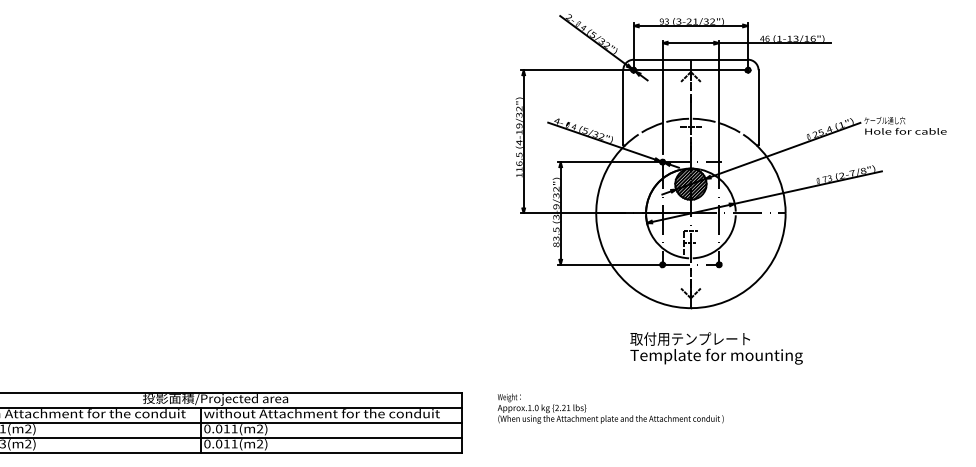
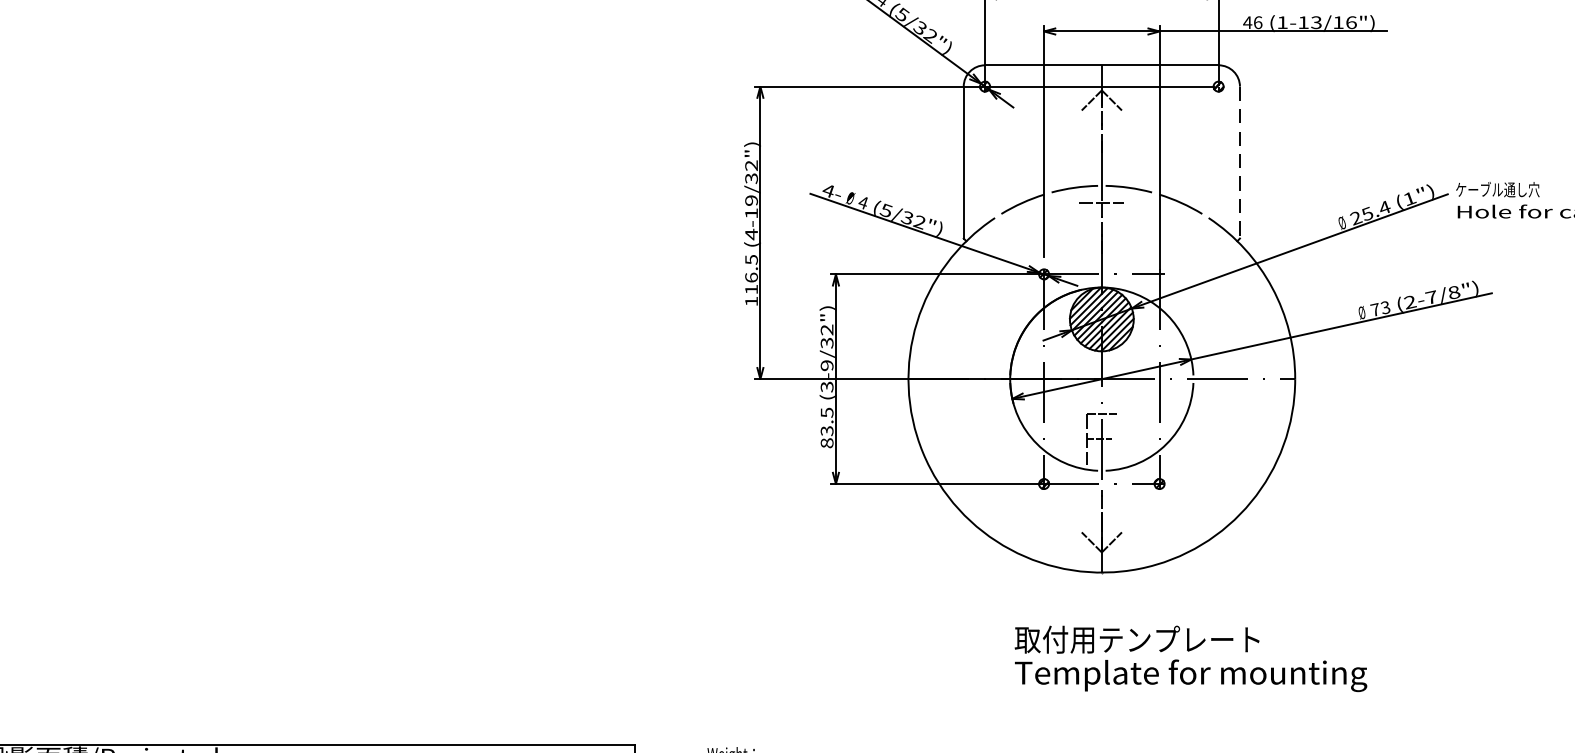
line: (758, 107) -> (1239, 162), solid -> dashed
text: (716, 348) -> (1190, 659), moved

